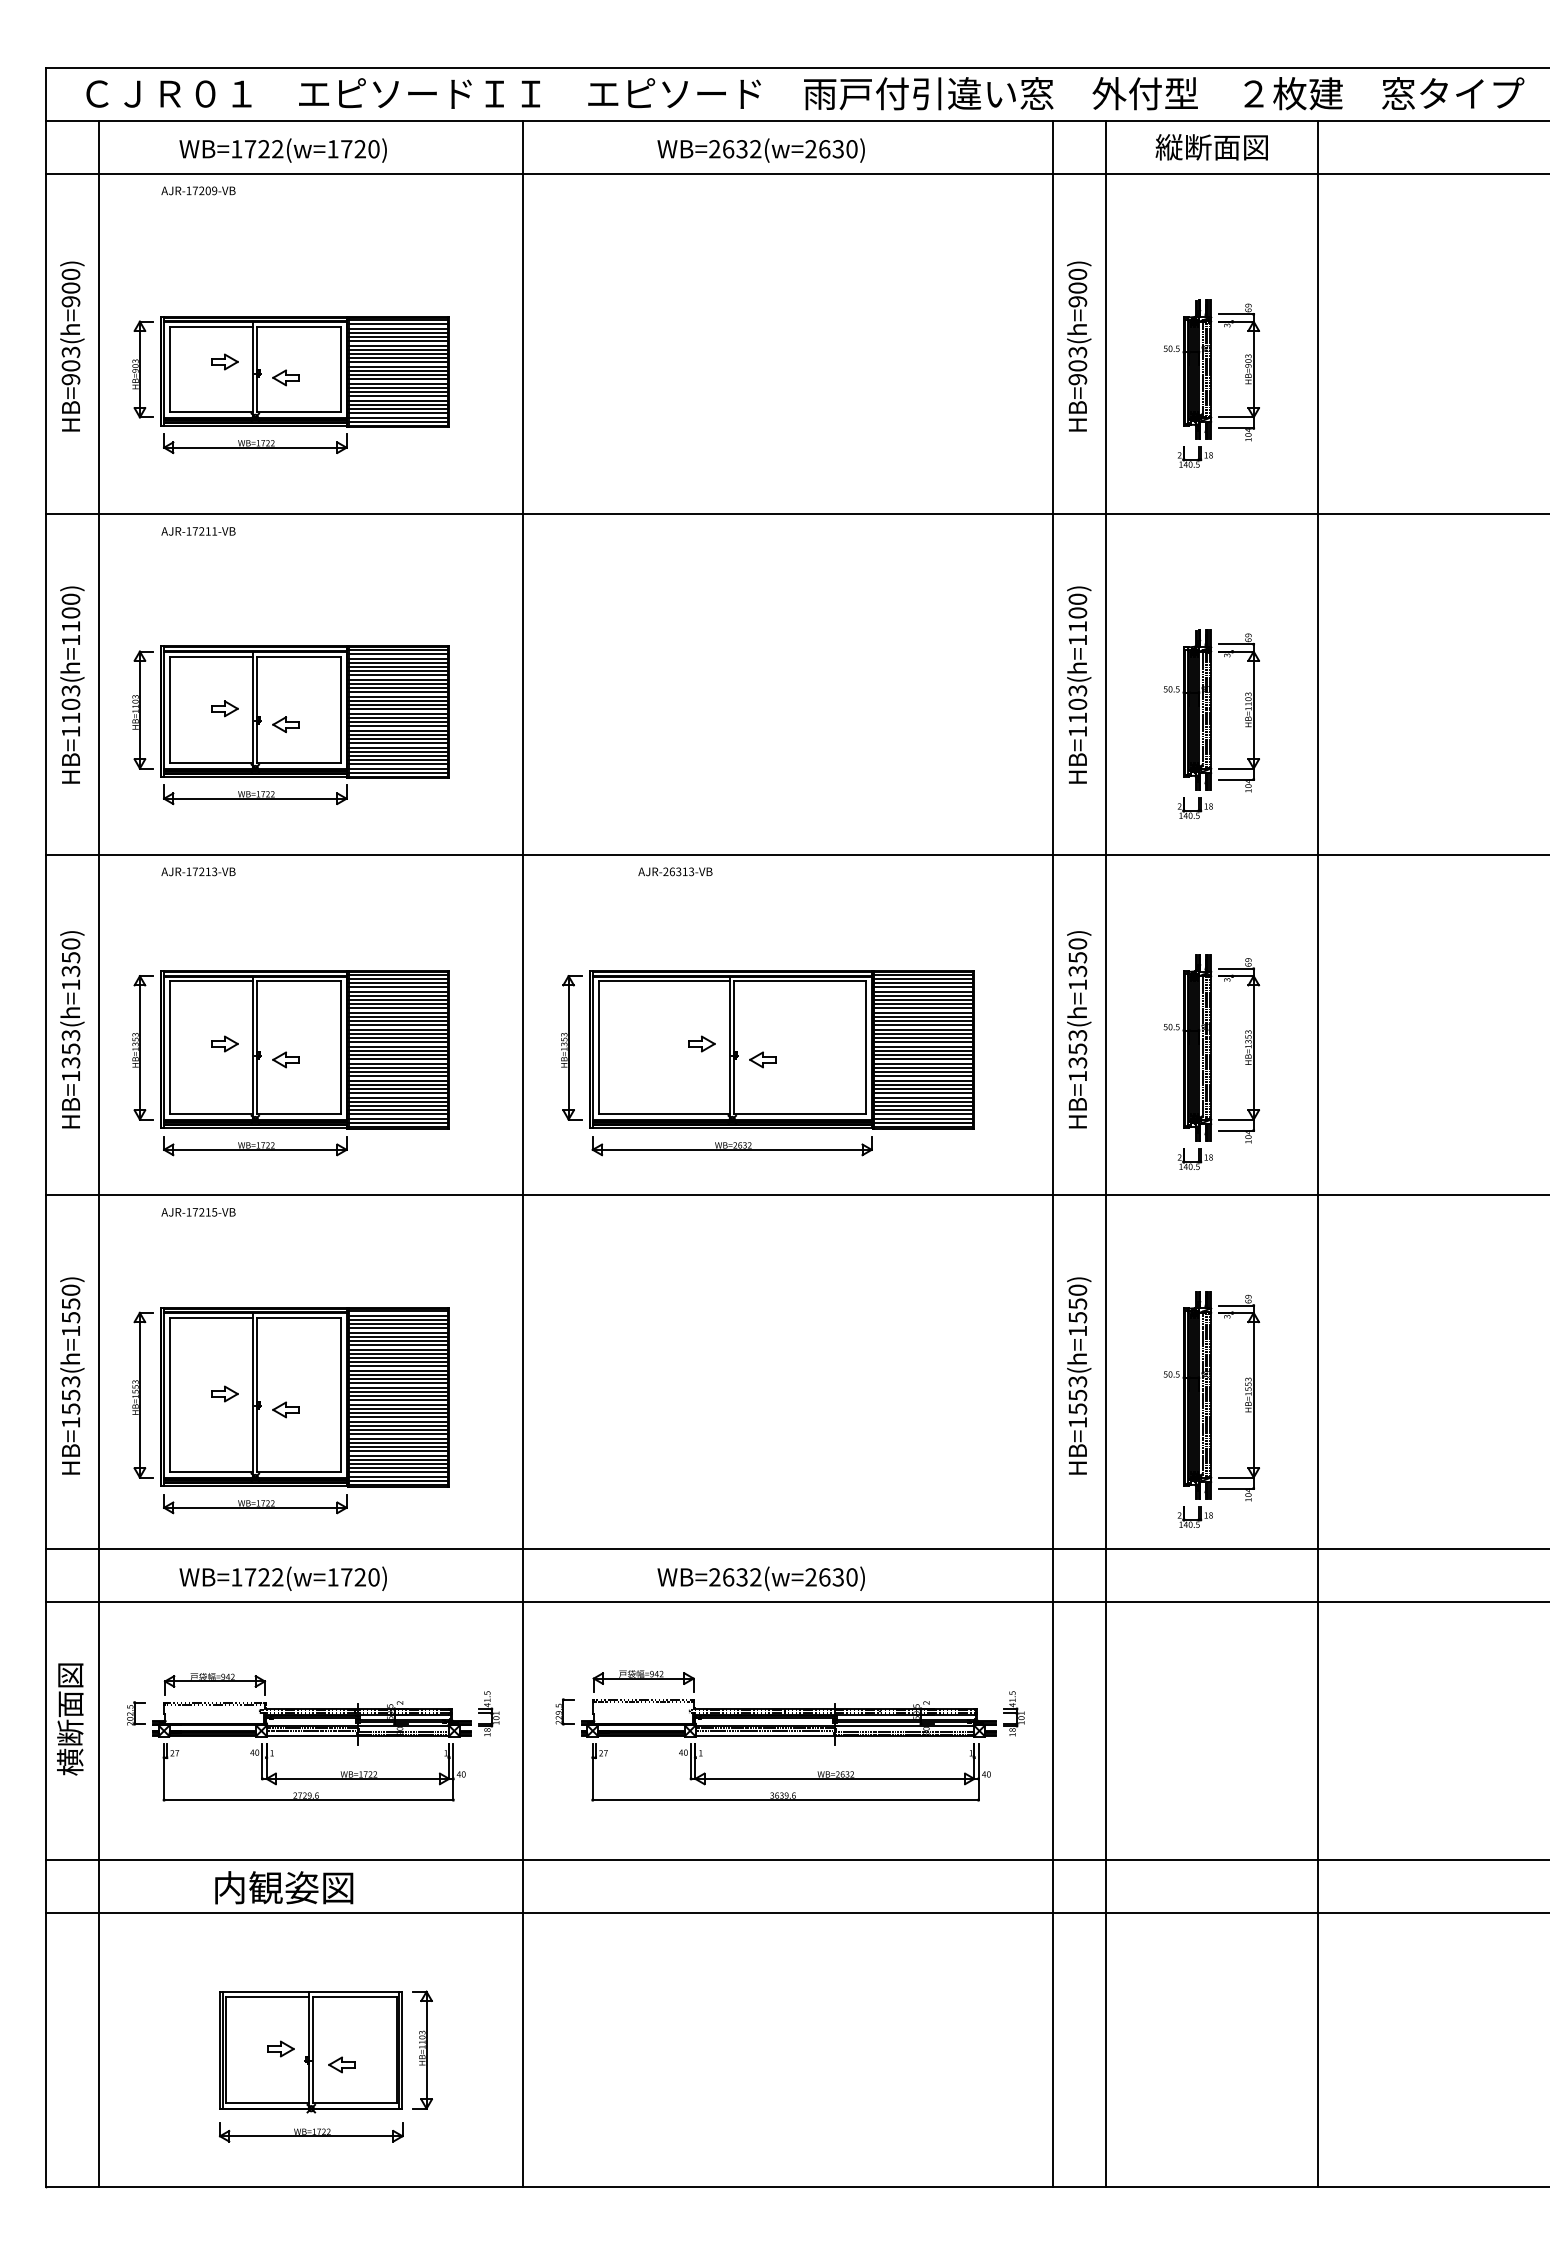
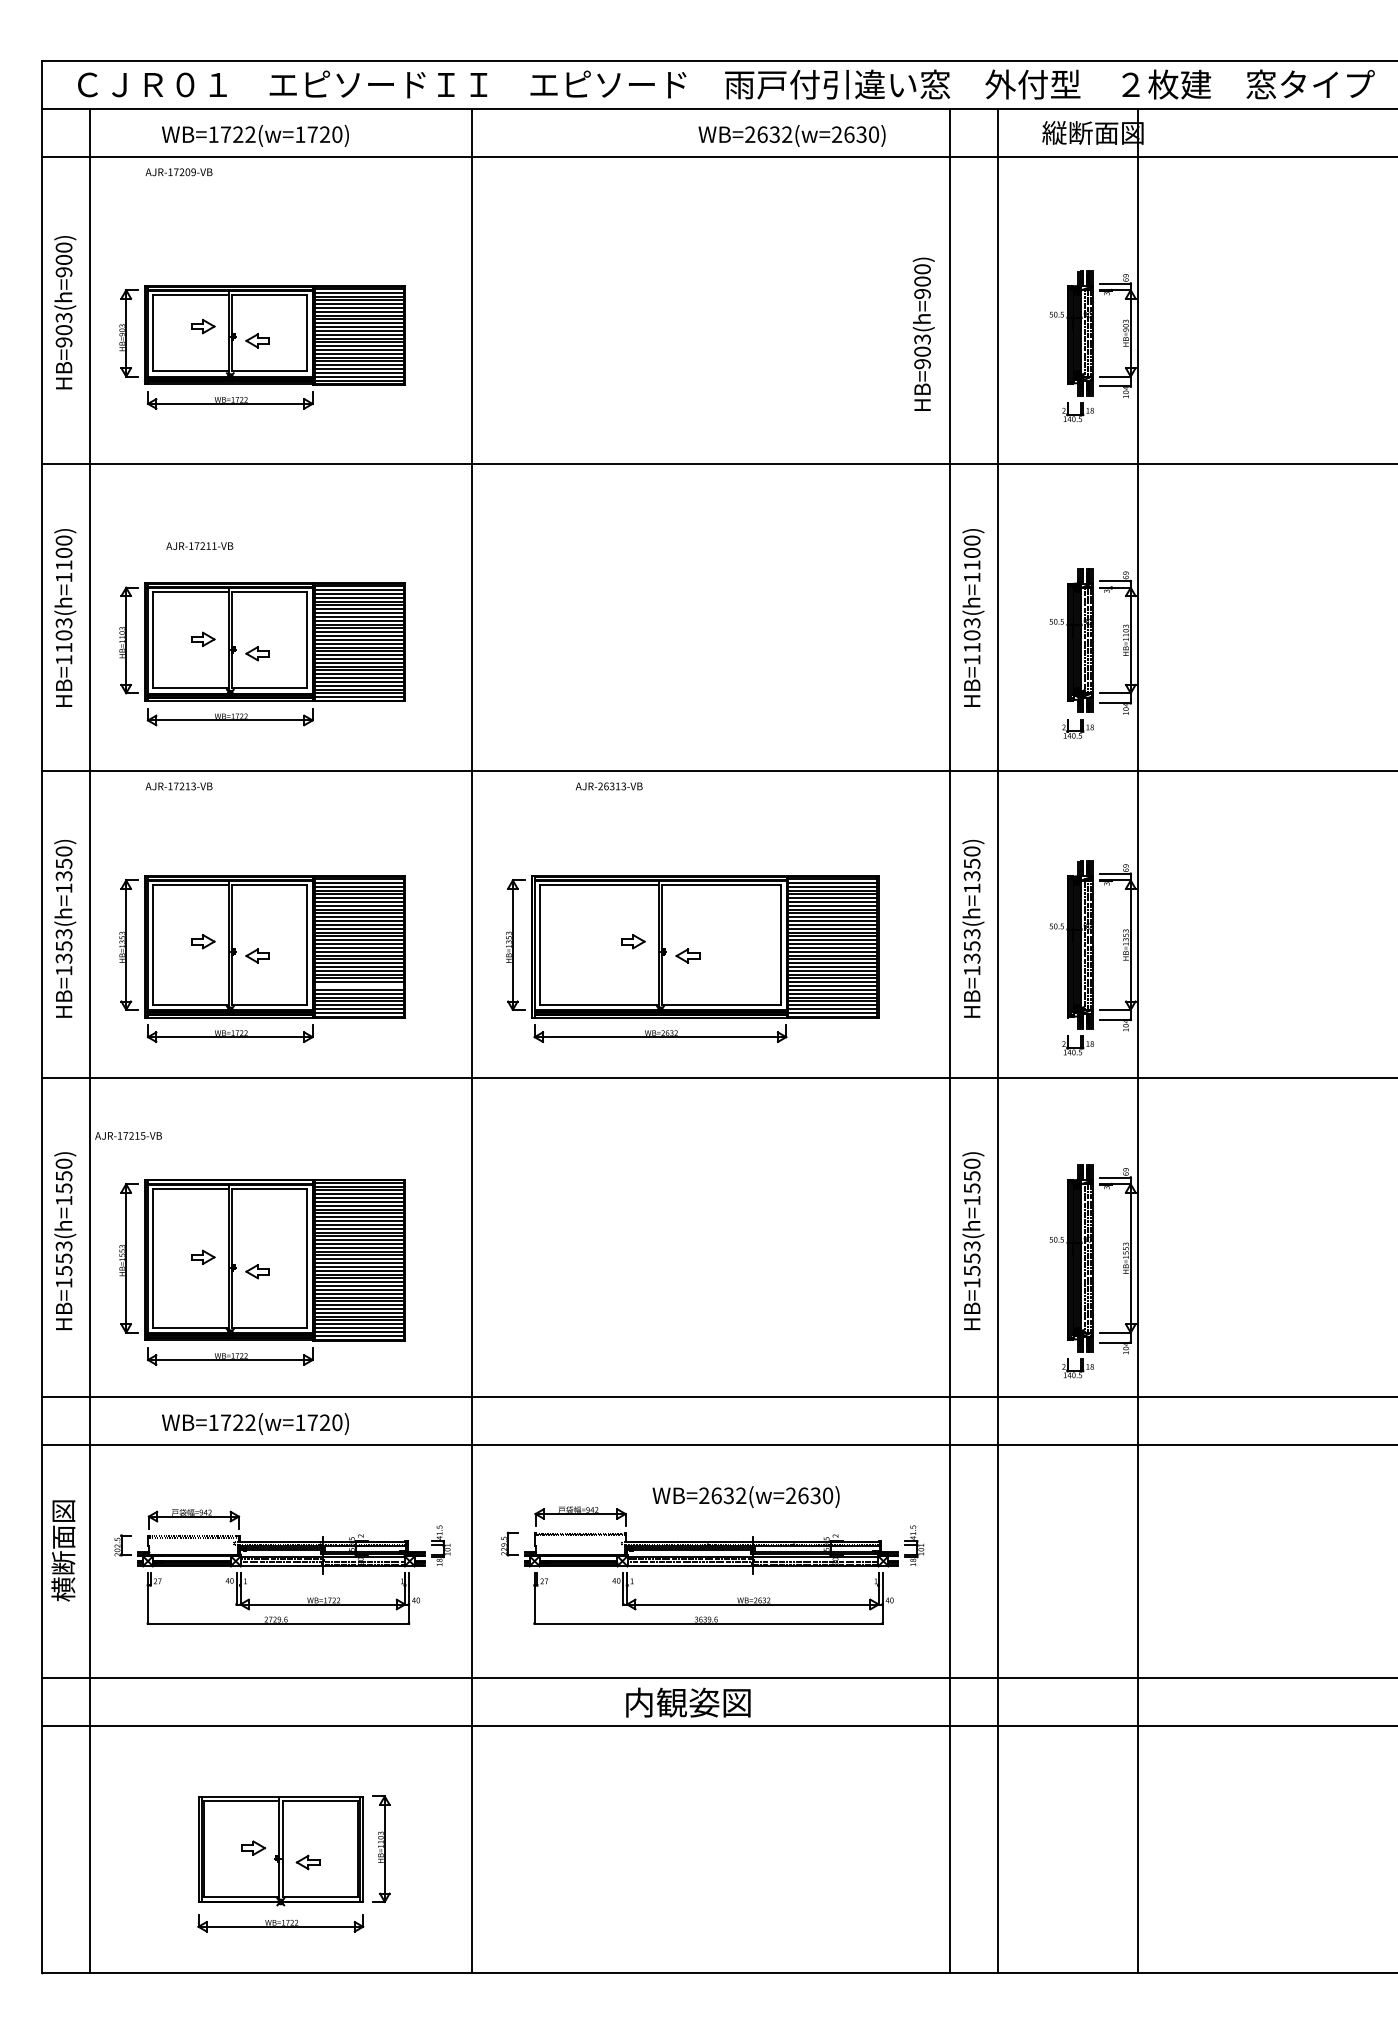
text: (760, 150) -> (791, 135), moved
text: (1079, 346) -> (924, 334), moved
text: (198, 531) -> (199, 546), moved
line: (397, 1093) -> (358, 986), removed
line: (1318, 1153) -> (1138, 1040), moved
text: (198, 1212) -> (128, 1136), moved
text: (760, 1578) -> (745, 1496), moved
text: (284, 1887) -> (688, 1702), moved

